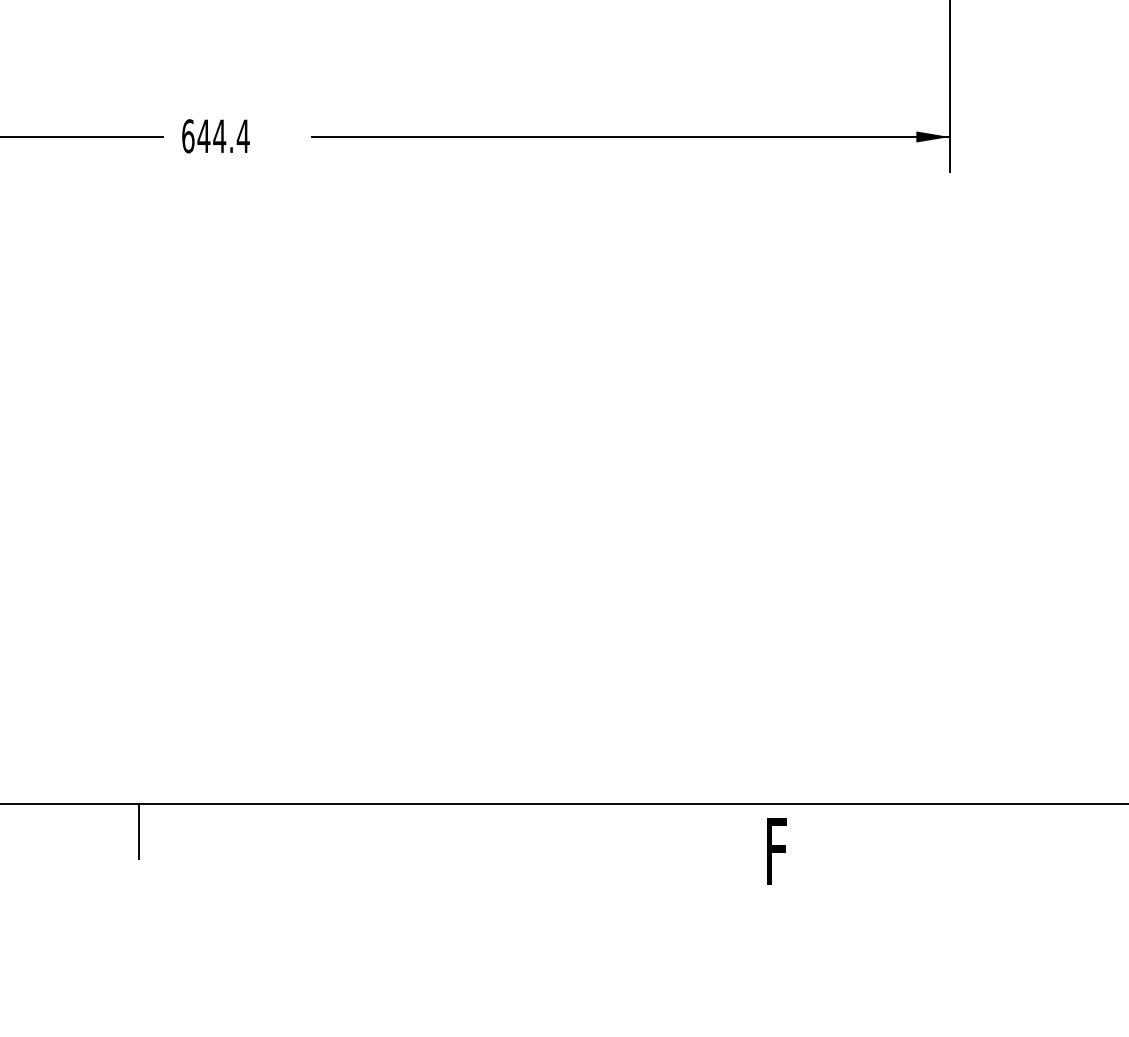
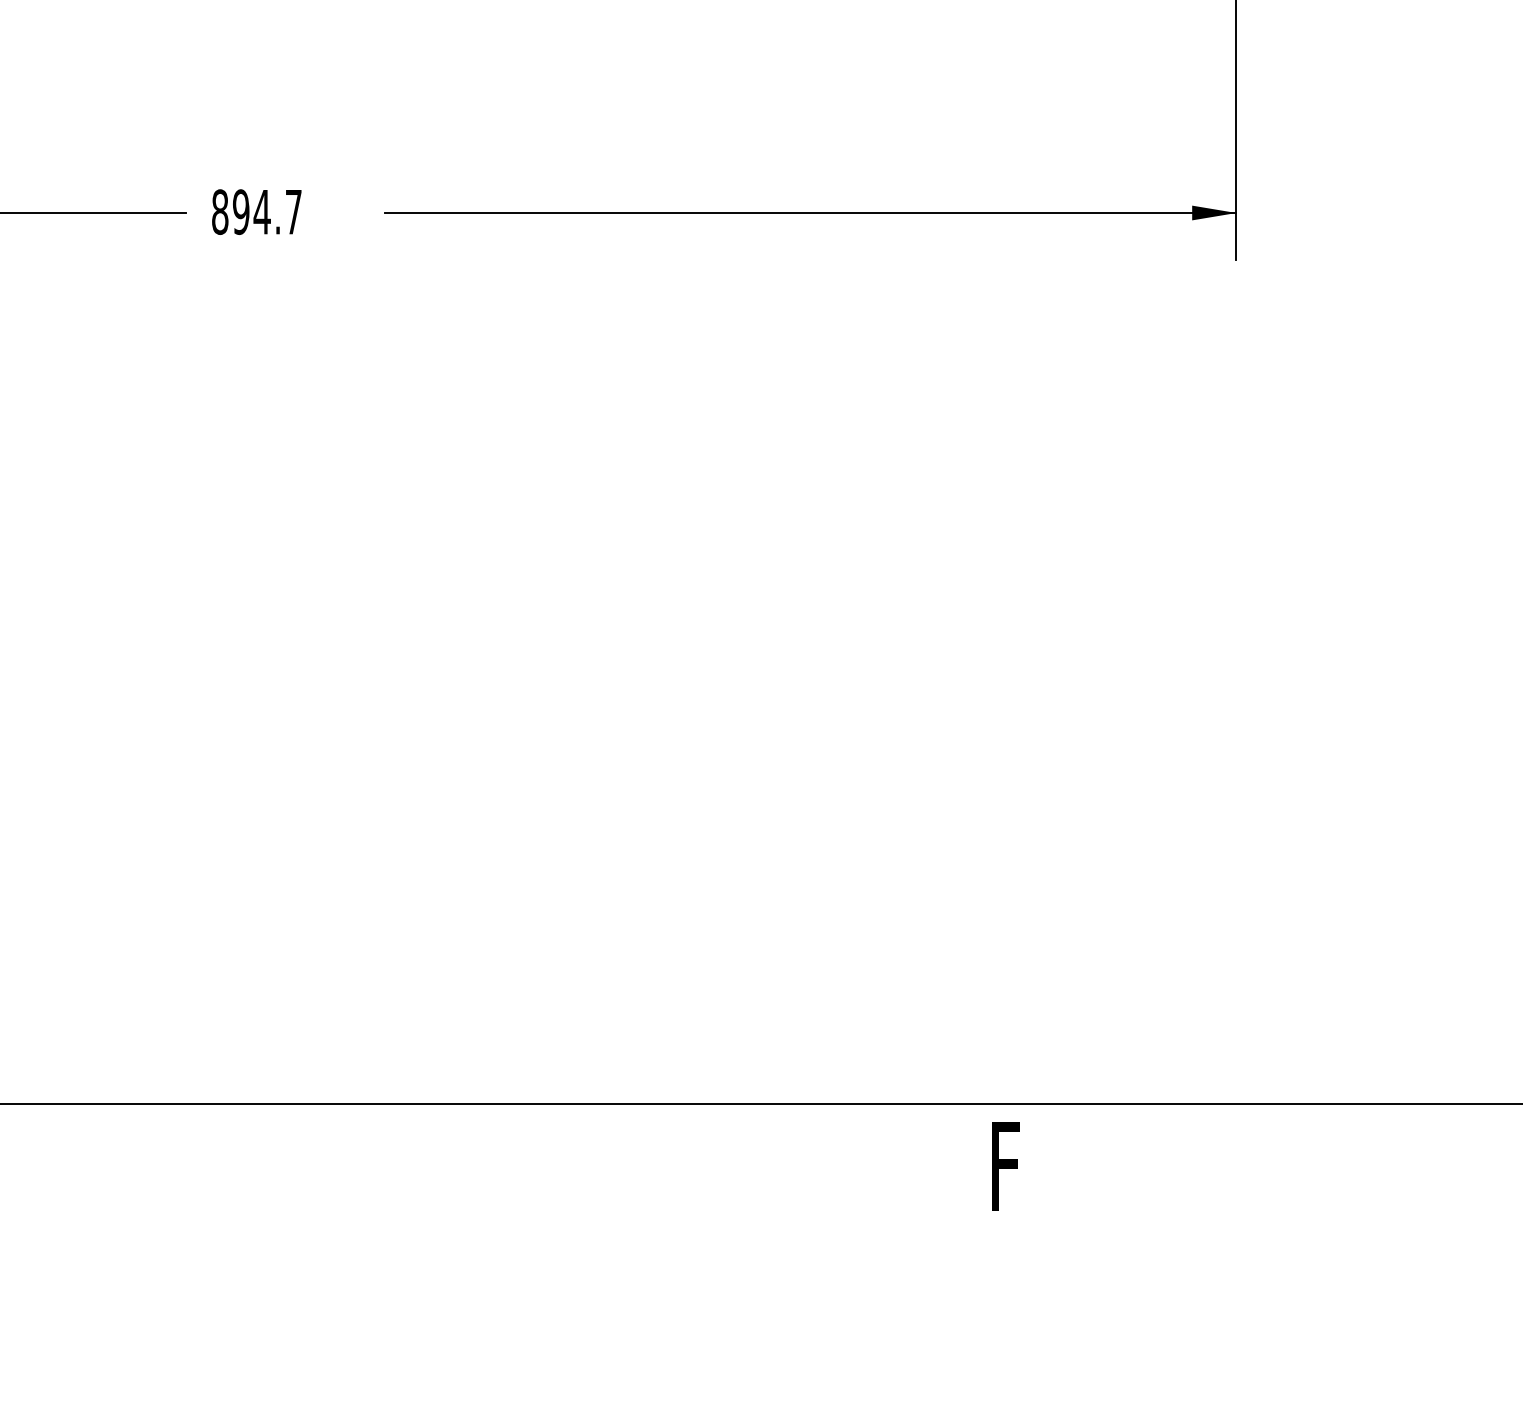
text: (216, 135) -> (257, 211), 644.4 -> 894.7
line: (139, 831) -> (154, 1140), removed

